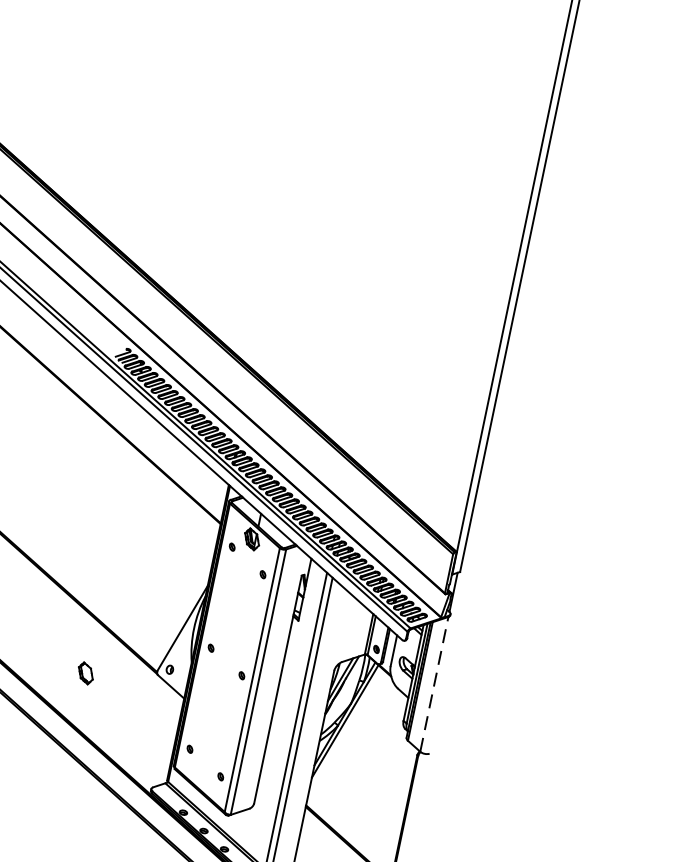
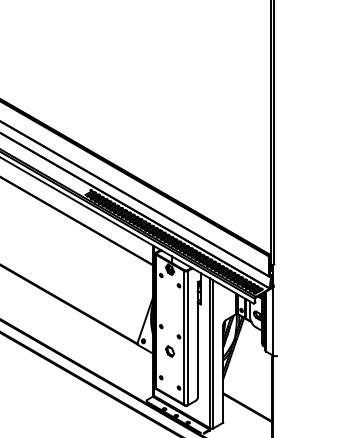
part: (86, 673) -> (170, 351), moved
line: (435, 684) -> (273, 321), dashed -> solid

